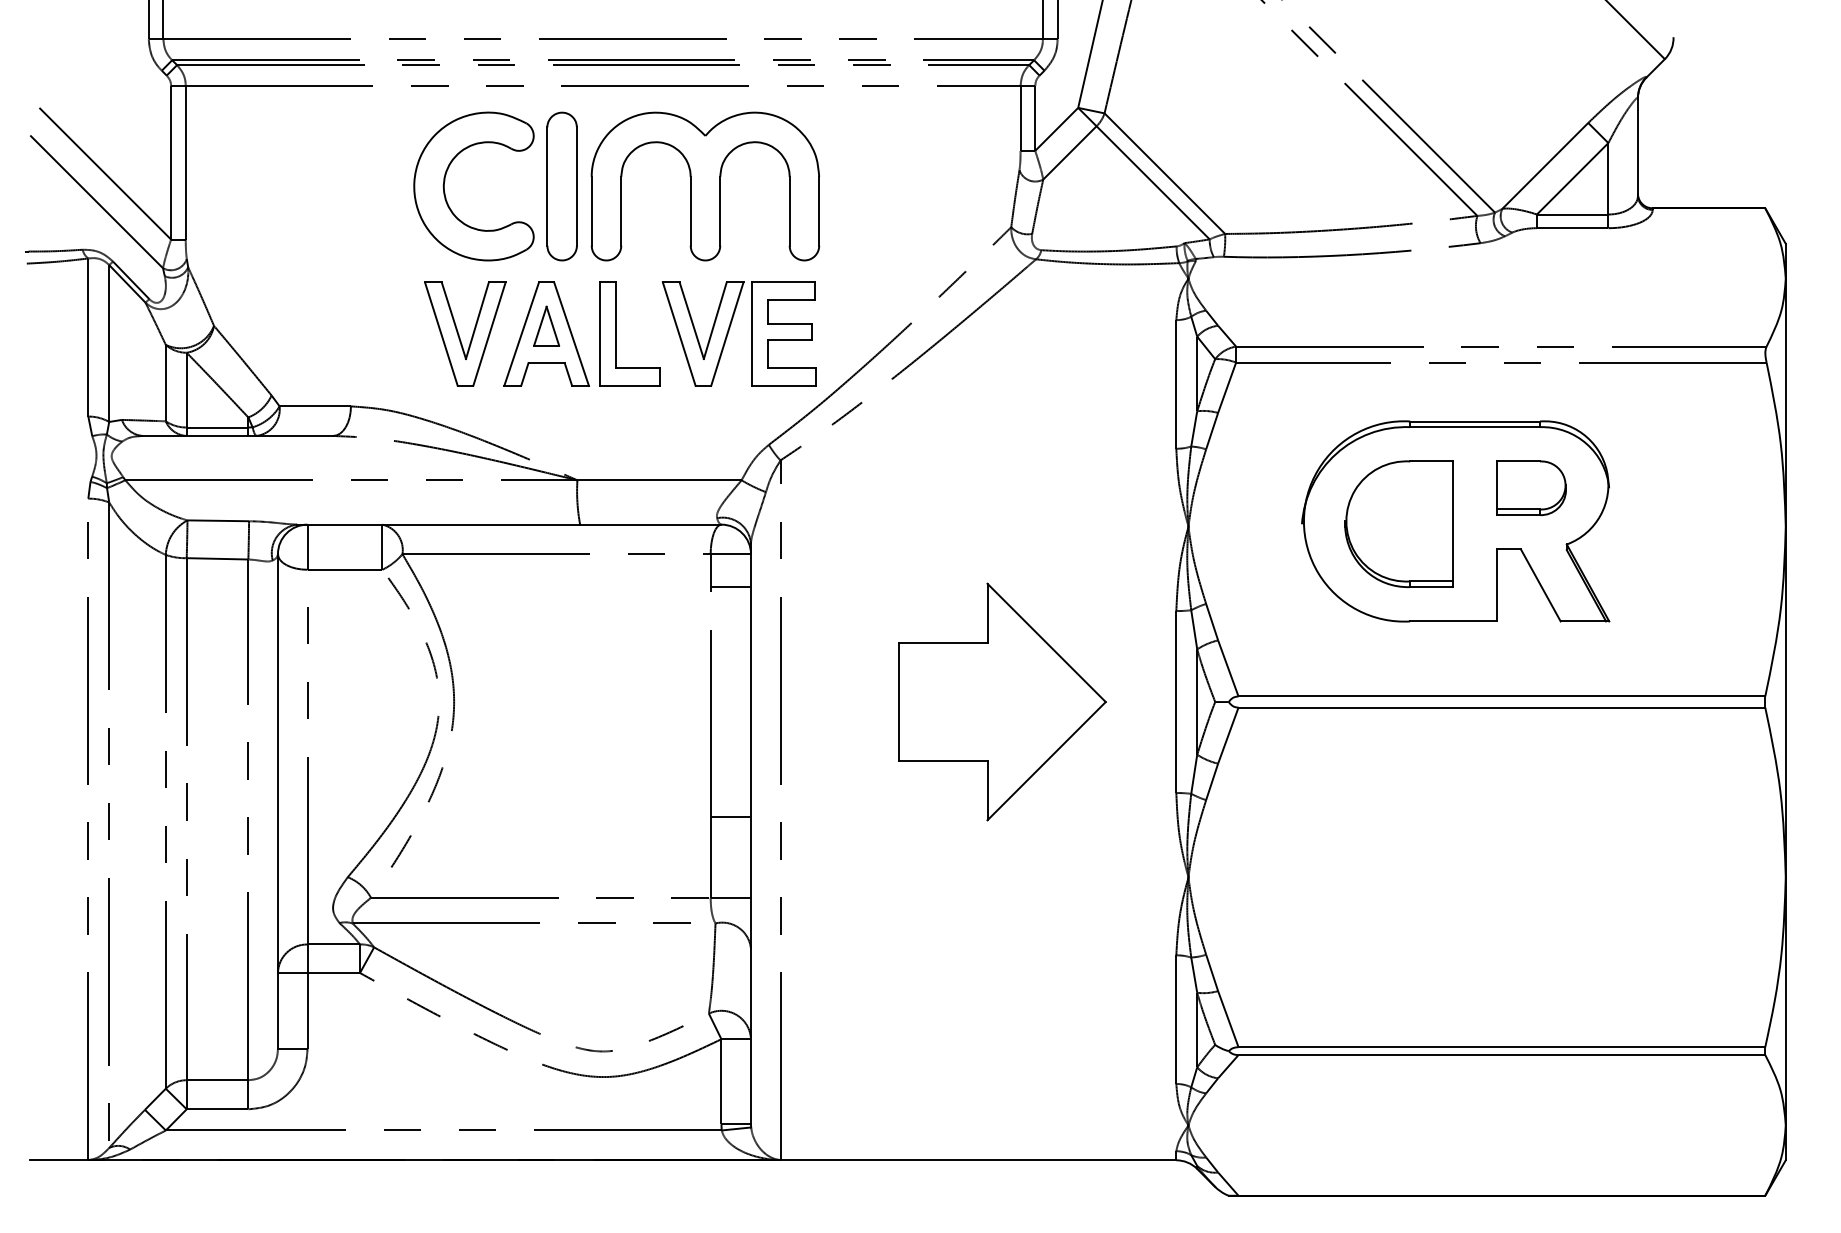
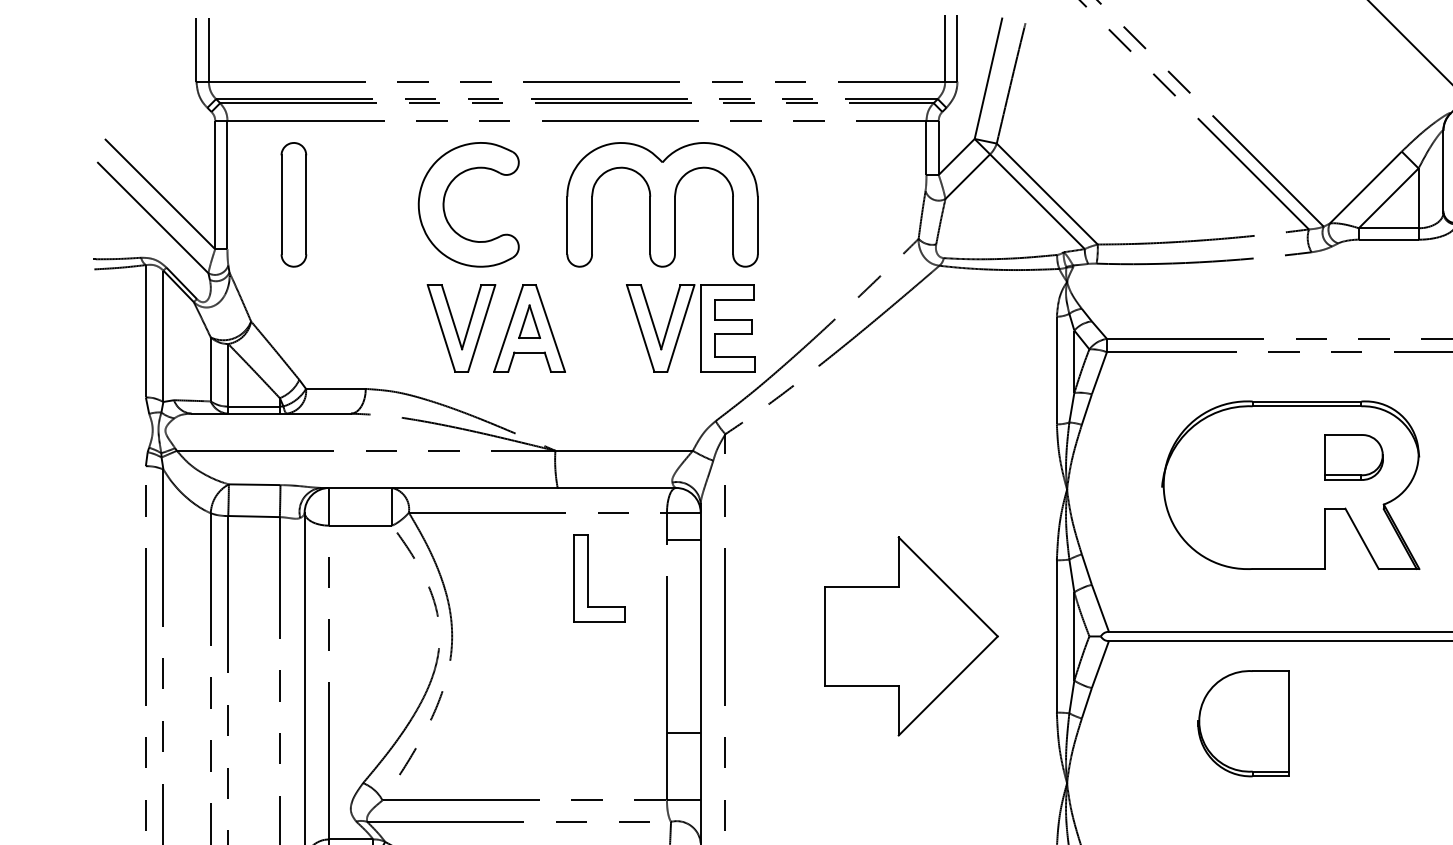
part: (561, 186) -> (293, 204), moved
part: (616, 333) -> (588, 578), moved
part: (1398, 524) -> (1242, 723), moved

